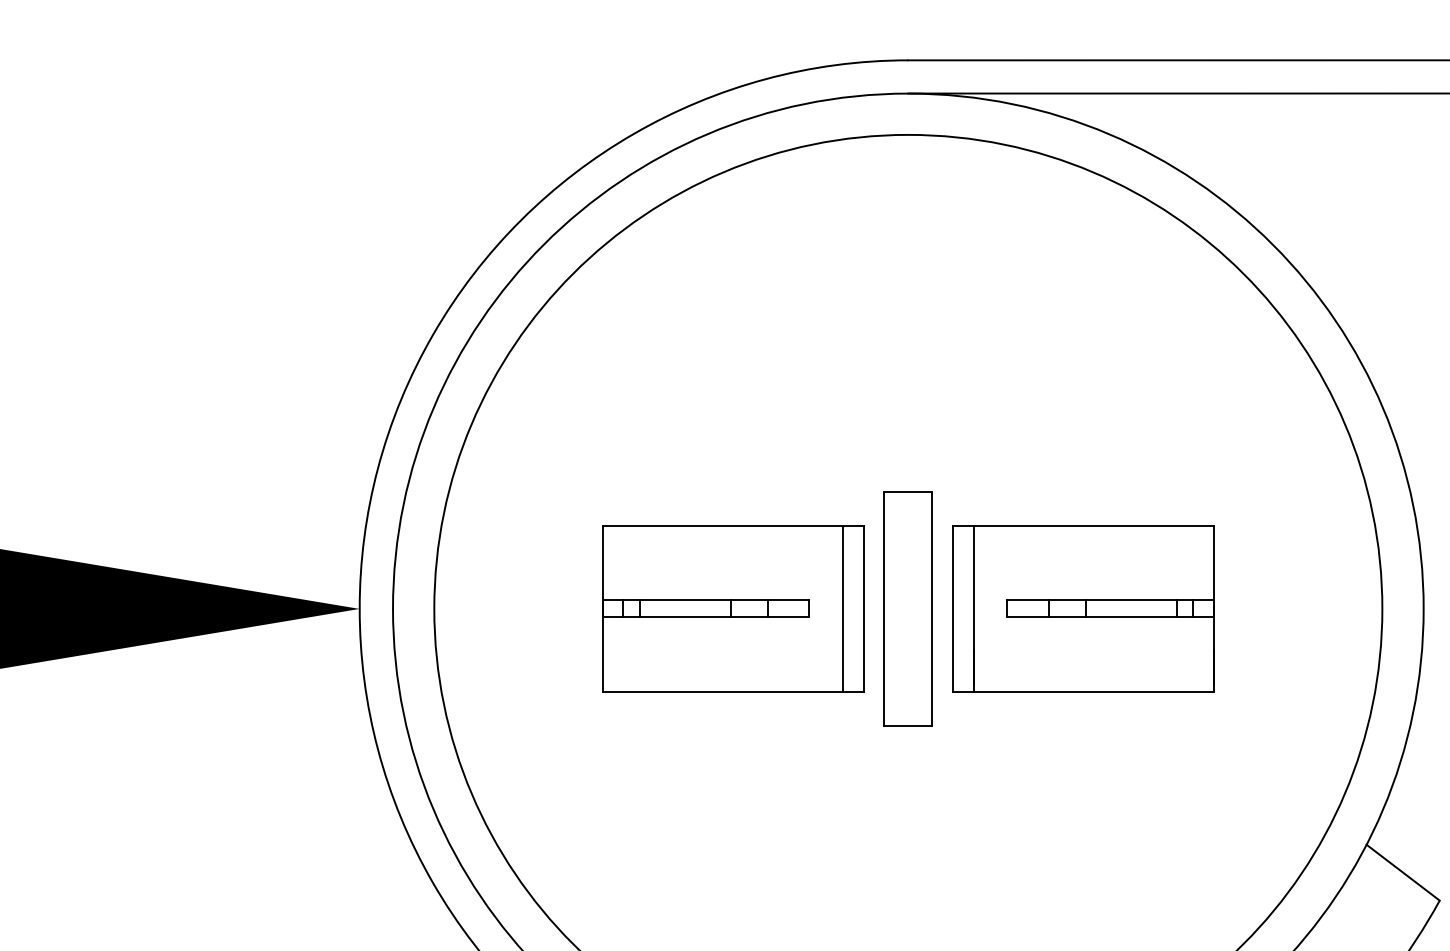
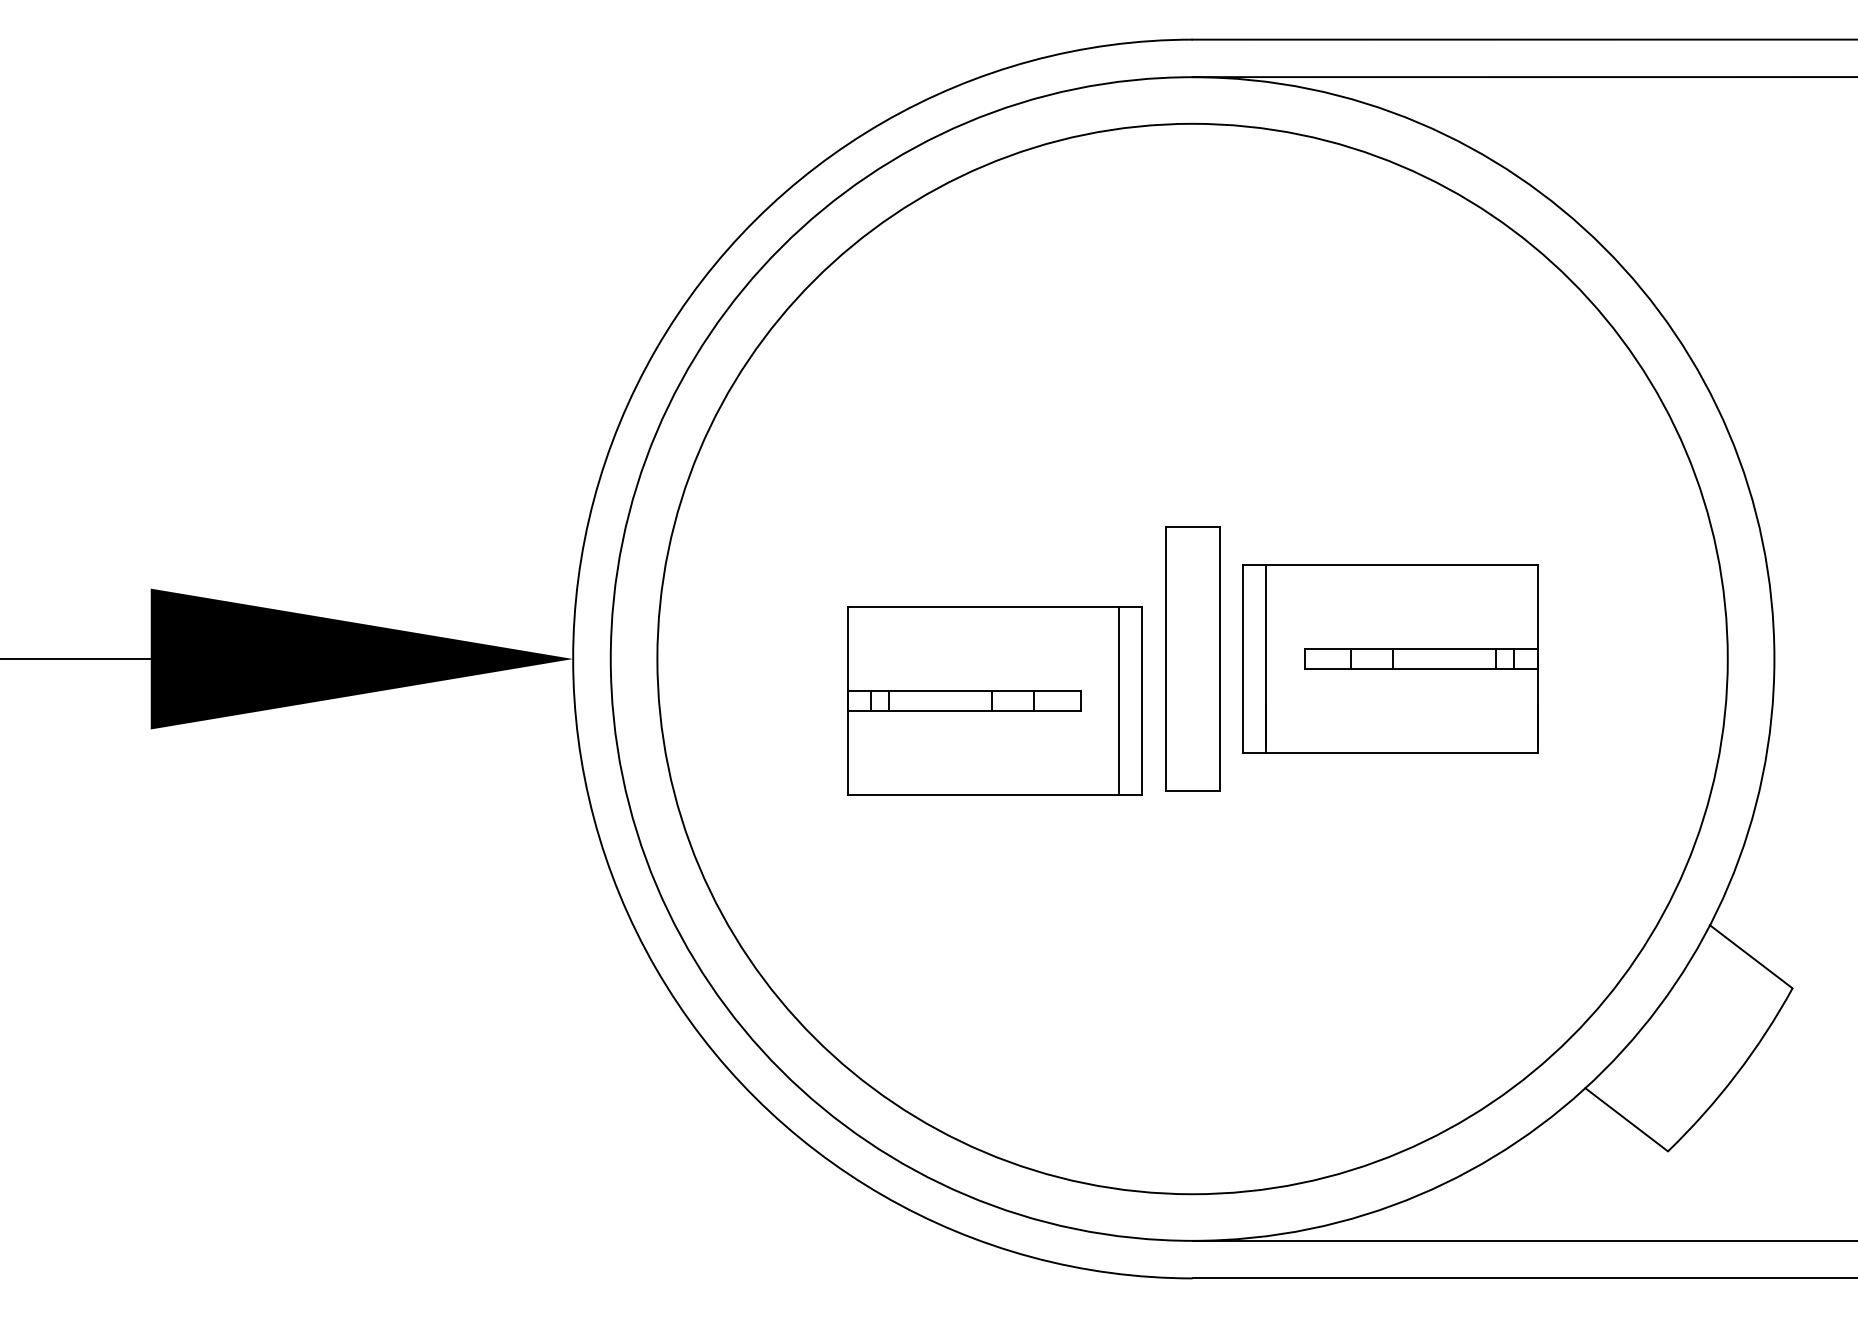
part: (732, 608) -> (994, 700), moved

